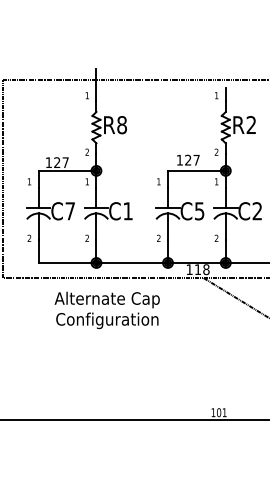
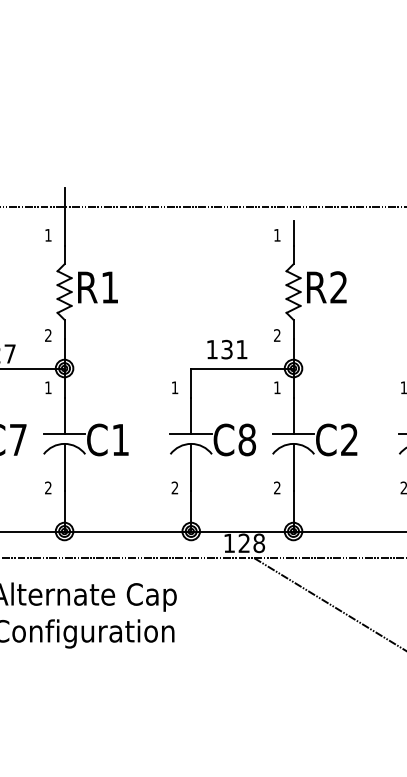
text: (121, 125) -> (108, 288), R8 -> R1
text: (192, 159) -> (234, 348), 127 -> 131
text: (199, 211) -> (246, 440), C5 -> C8
text: (197, 269) -> (243, 543), 118 -> 128

